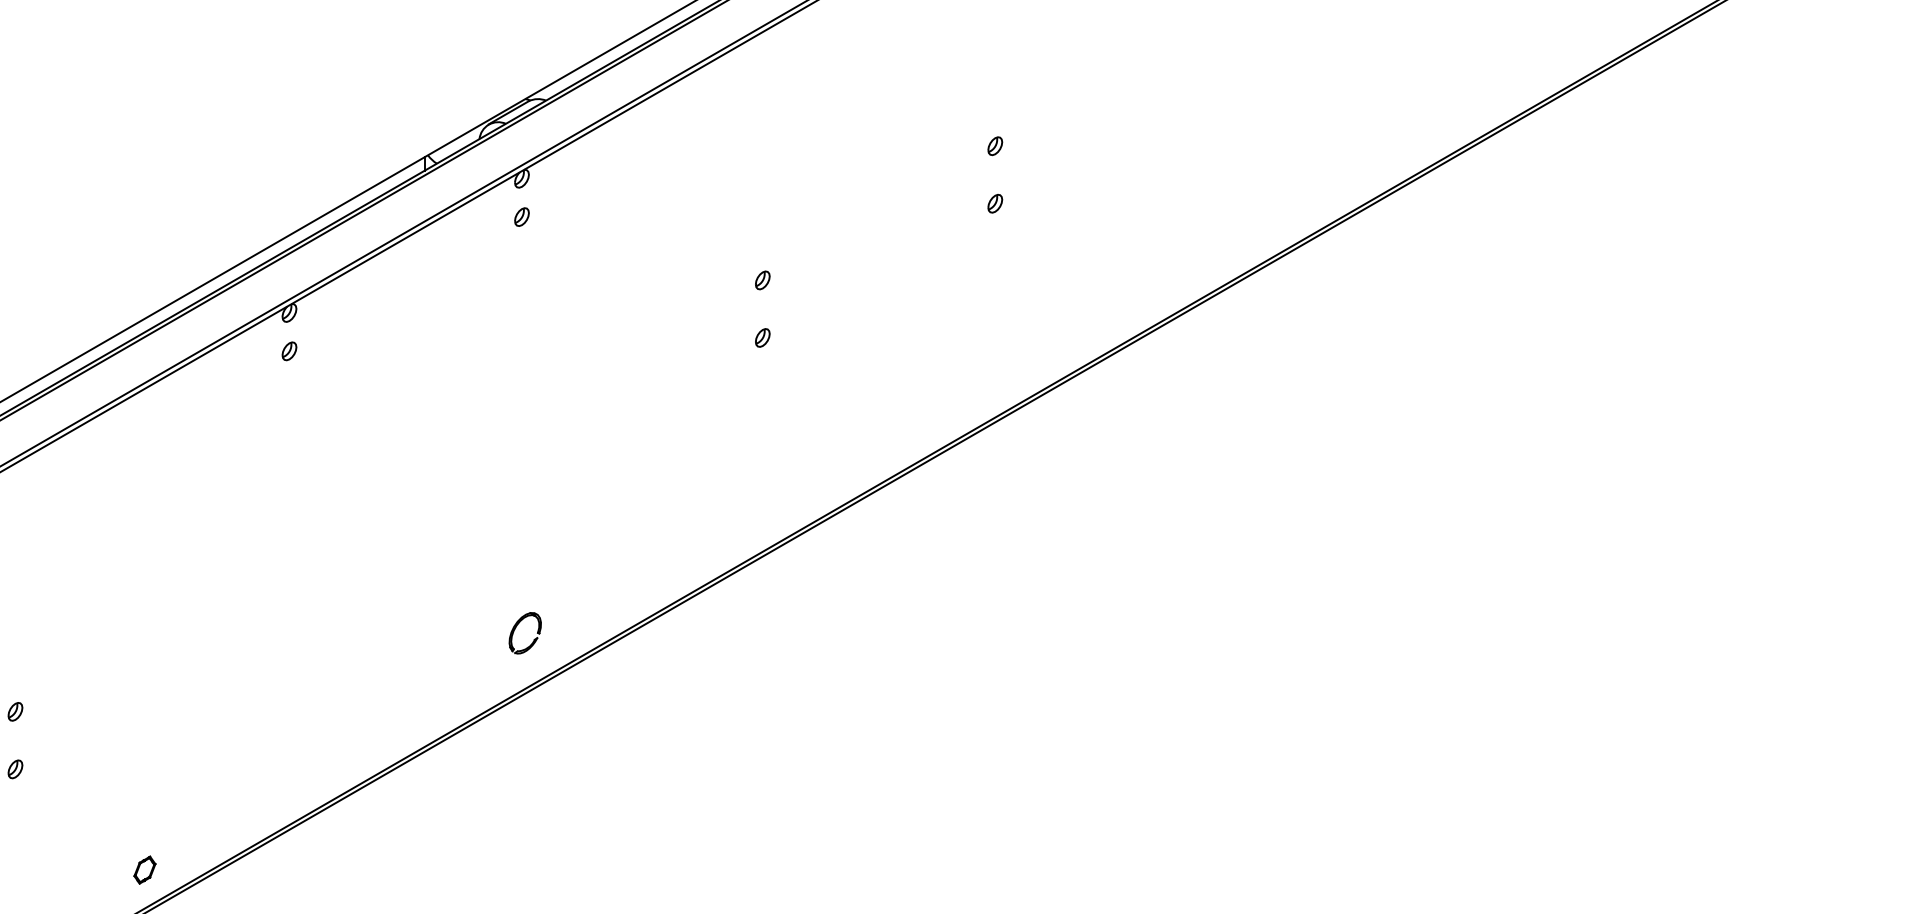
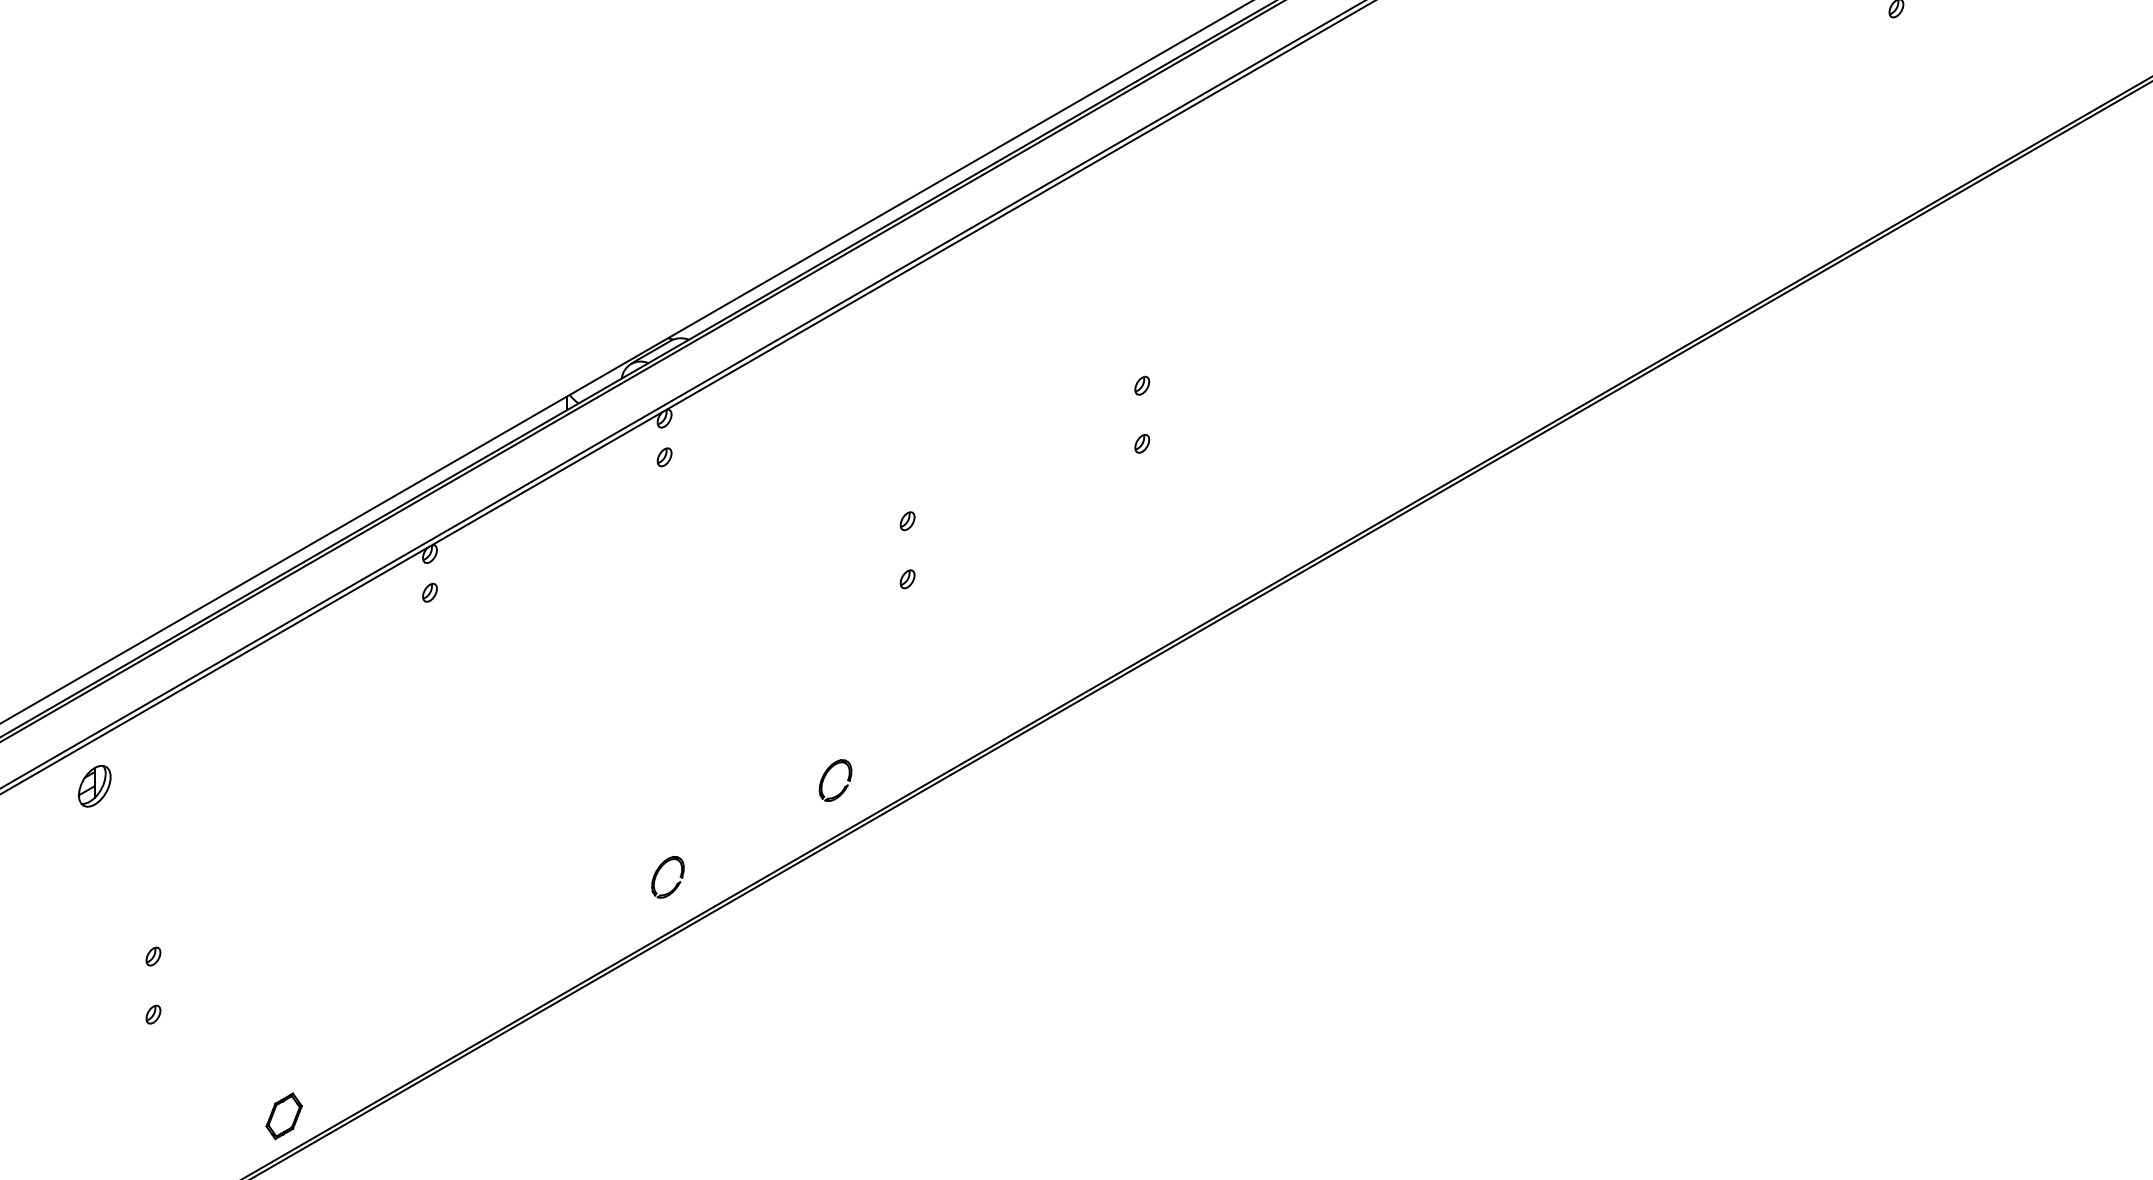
part: (682, 532) -> (826, 775), added
part: (144, 870) -> (283, 1116), size x1.67

